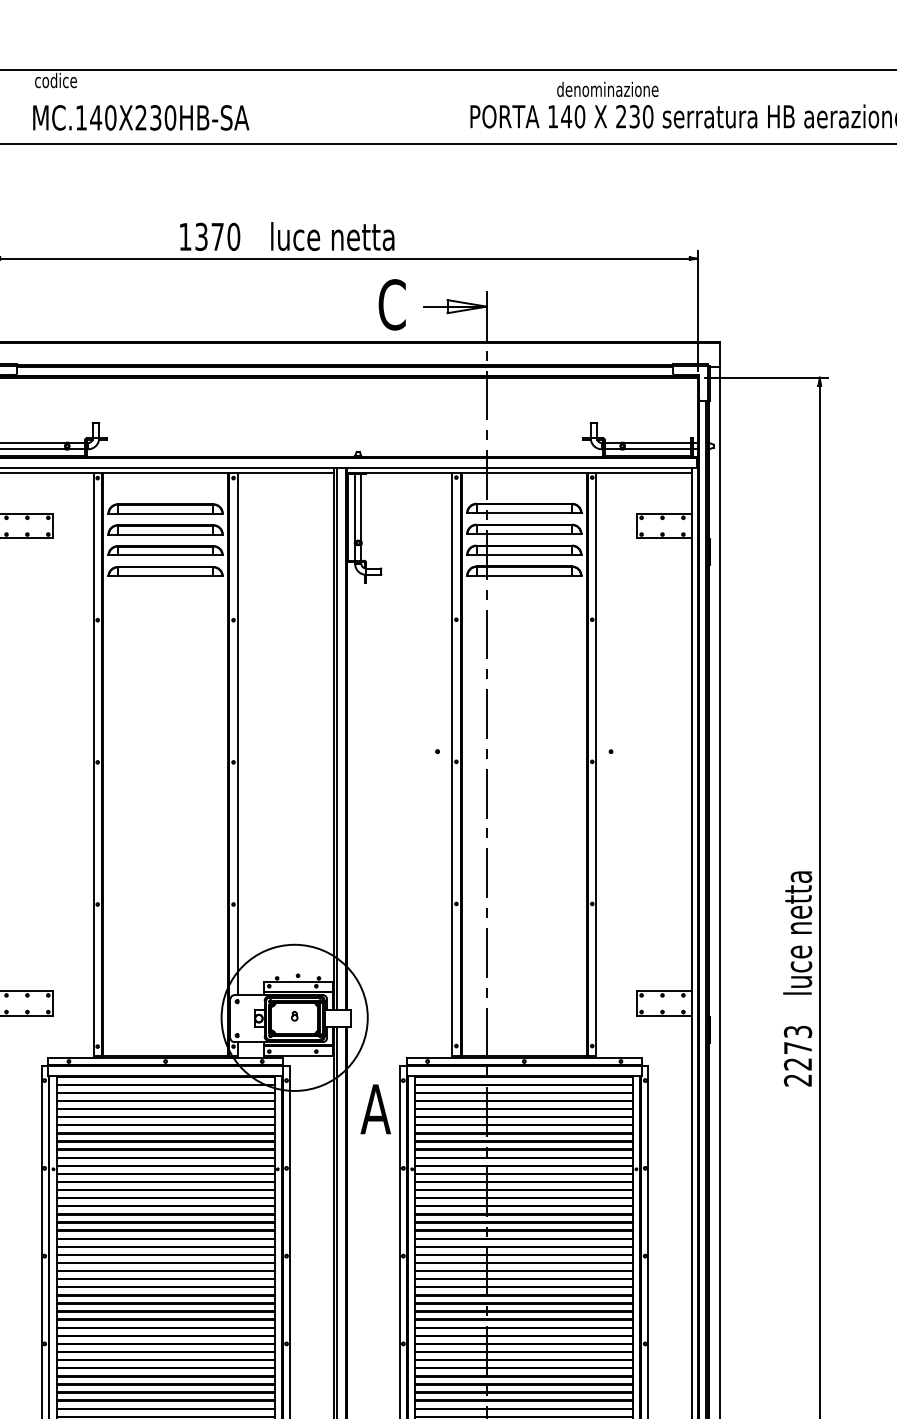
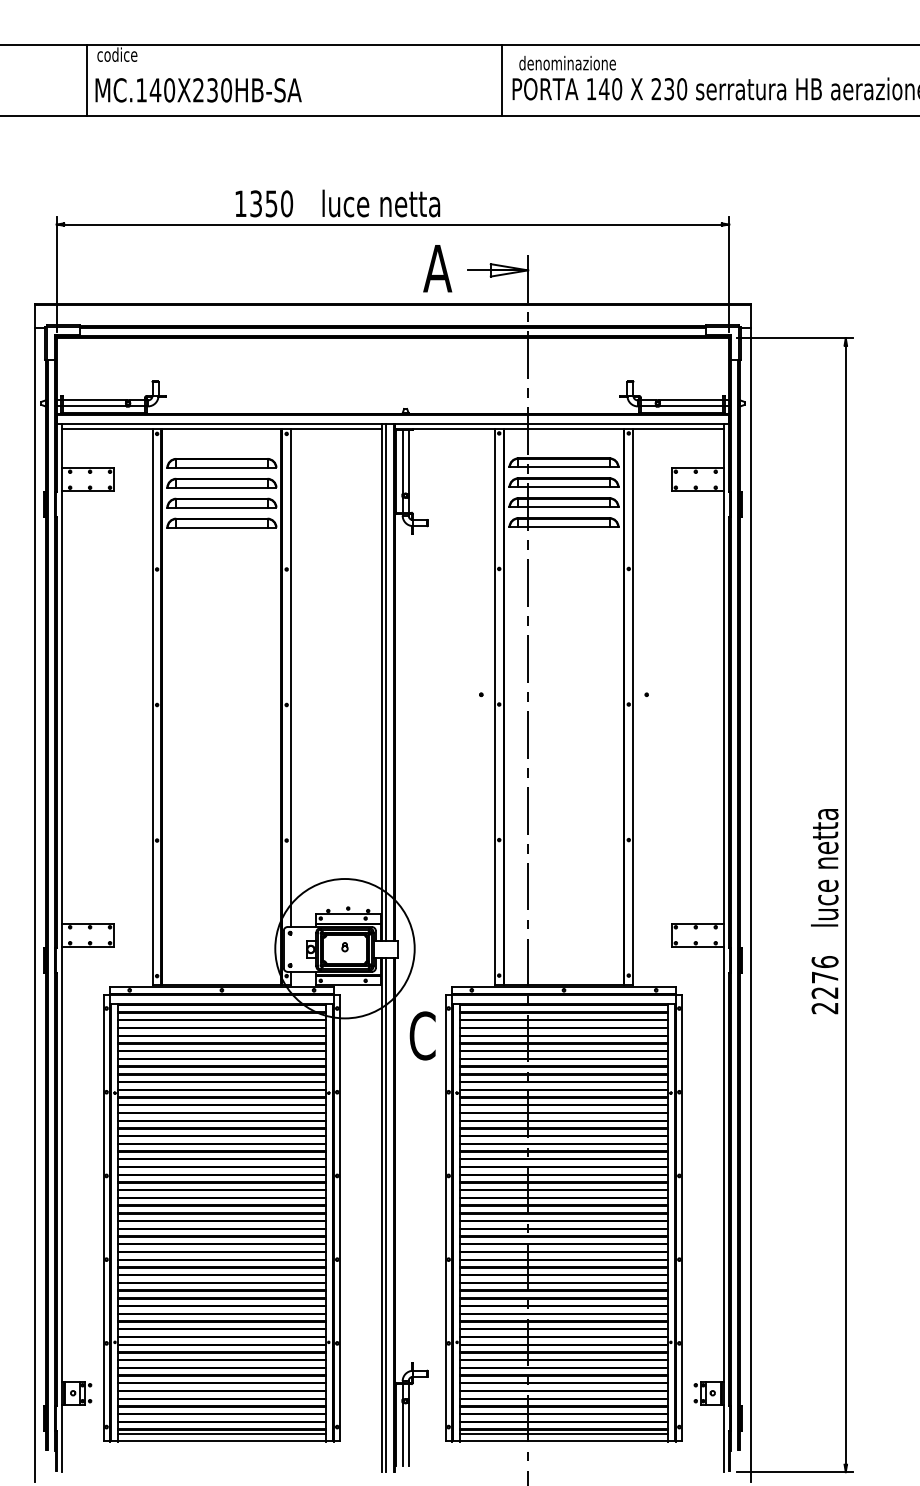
text: (607, 89) -> (567, 63), moved
line: (24, 106) -> (87, 79), added
line: (459, 106) -> (502, 79), added
text: (217, 236) -> (271, 203), 1370 -> 1350
text: (391, 304) -> (437, 268), C -> A
text: (797, 1032) -> (824, 962), 2273 -> 2276
text: (374, 1108) -> (421, 1035), A -> C

